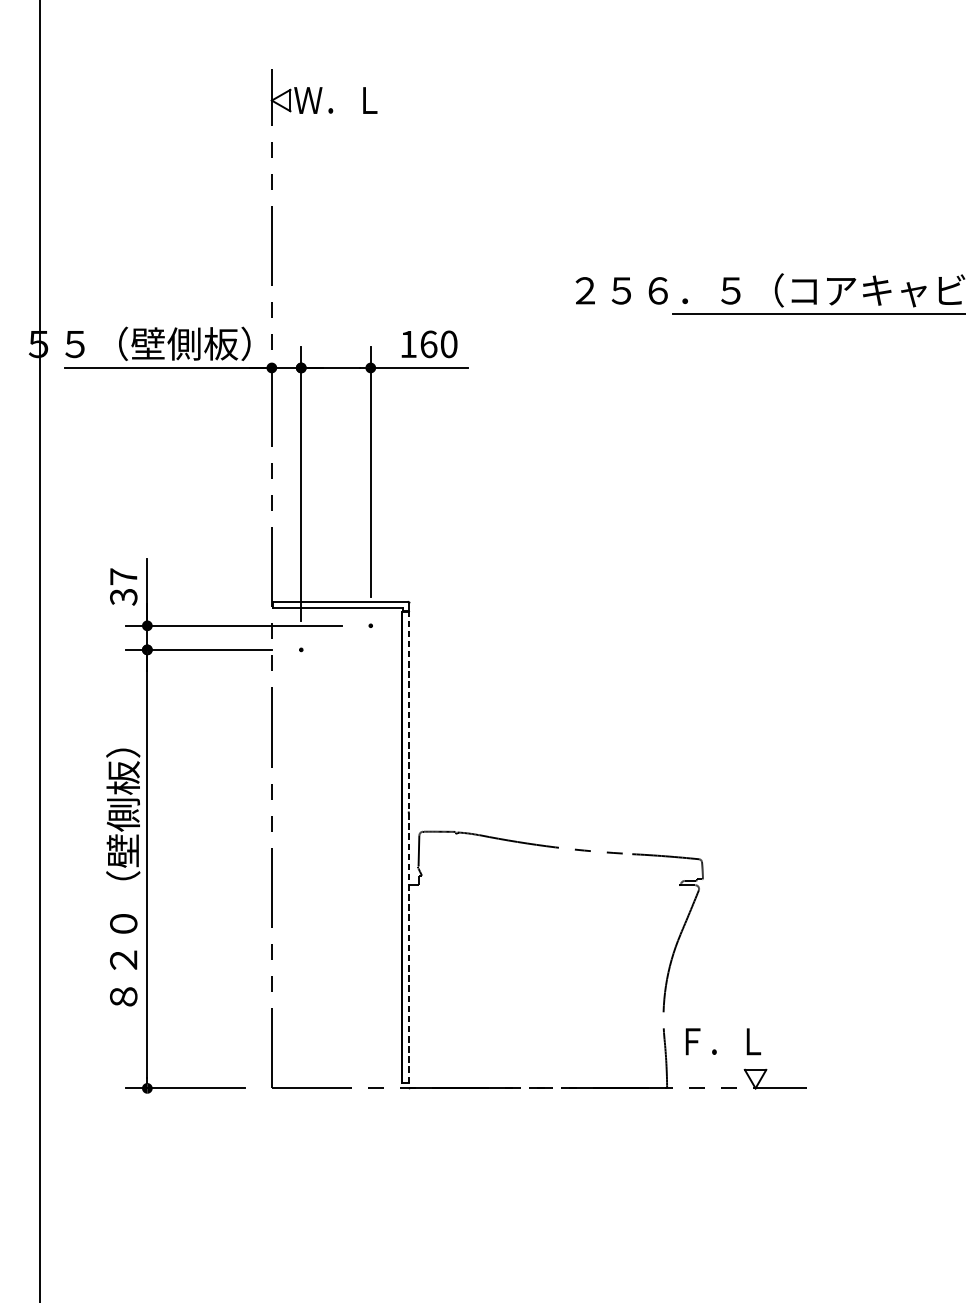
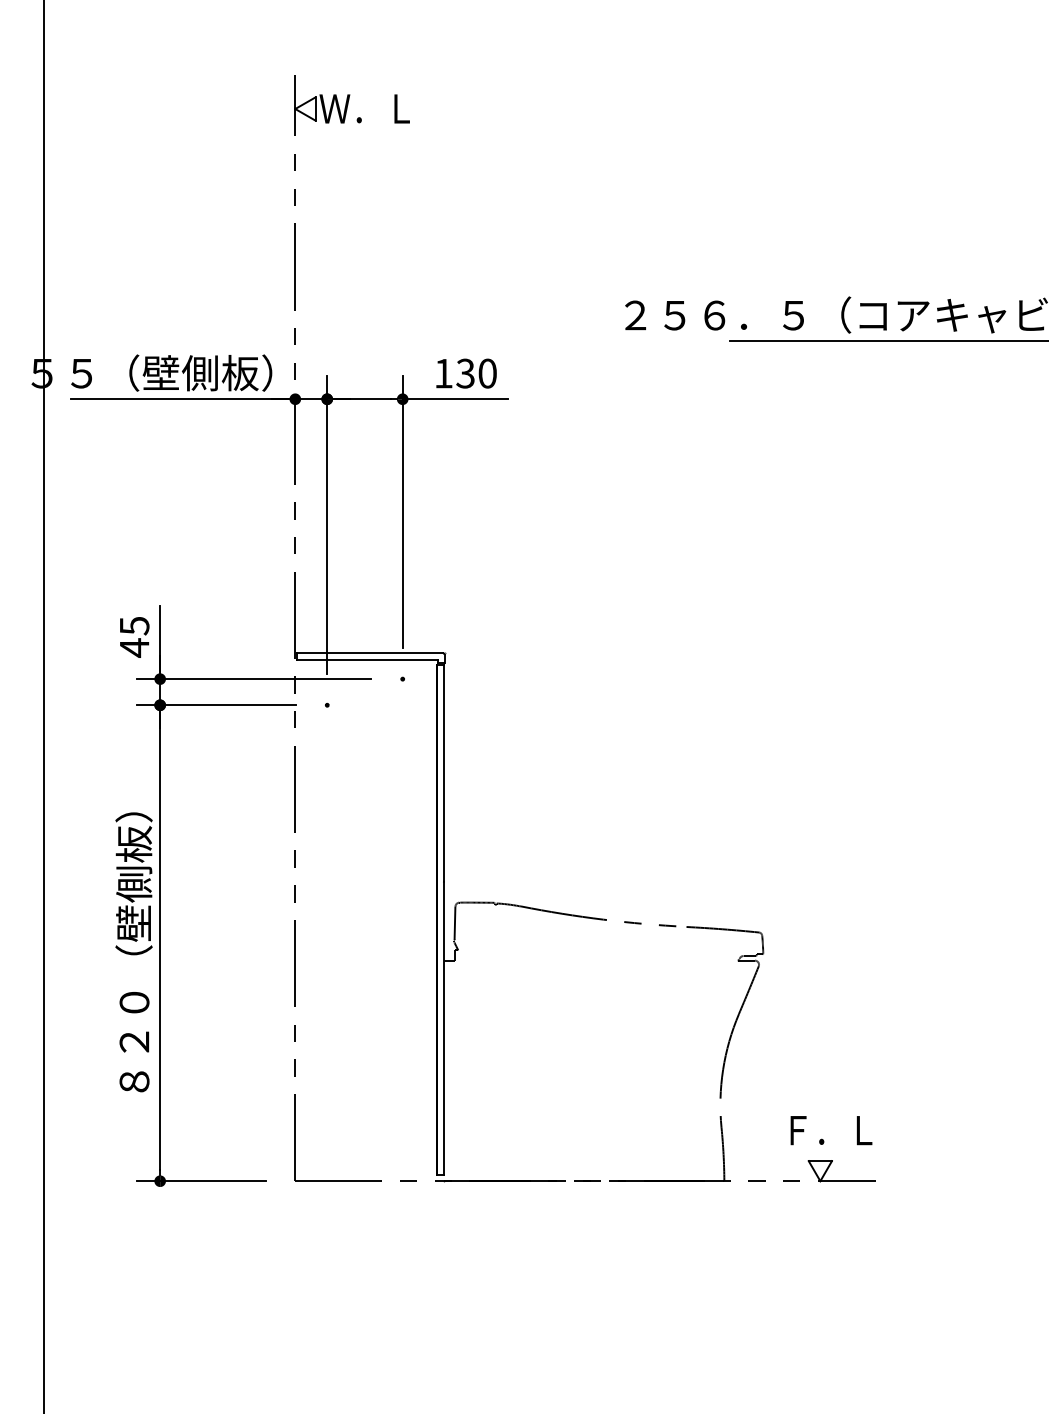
text: (428, 344) -> (465, 373), 160 -> 130
text: (123, 586) -> (134, 636), 37 -> 45
line: (408, 847) -> (443, 919), dashed -> solid
text: (723, 1041) -> (831, 1130), moved

